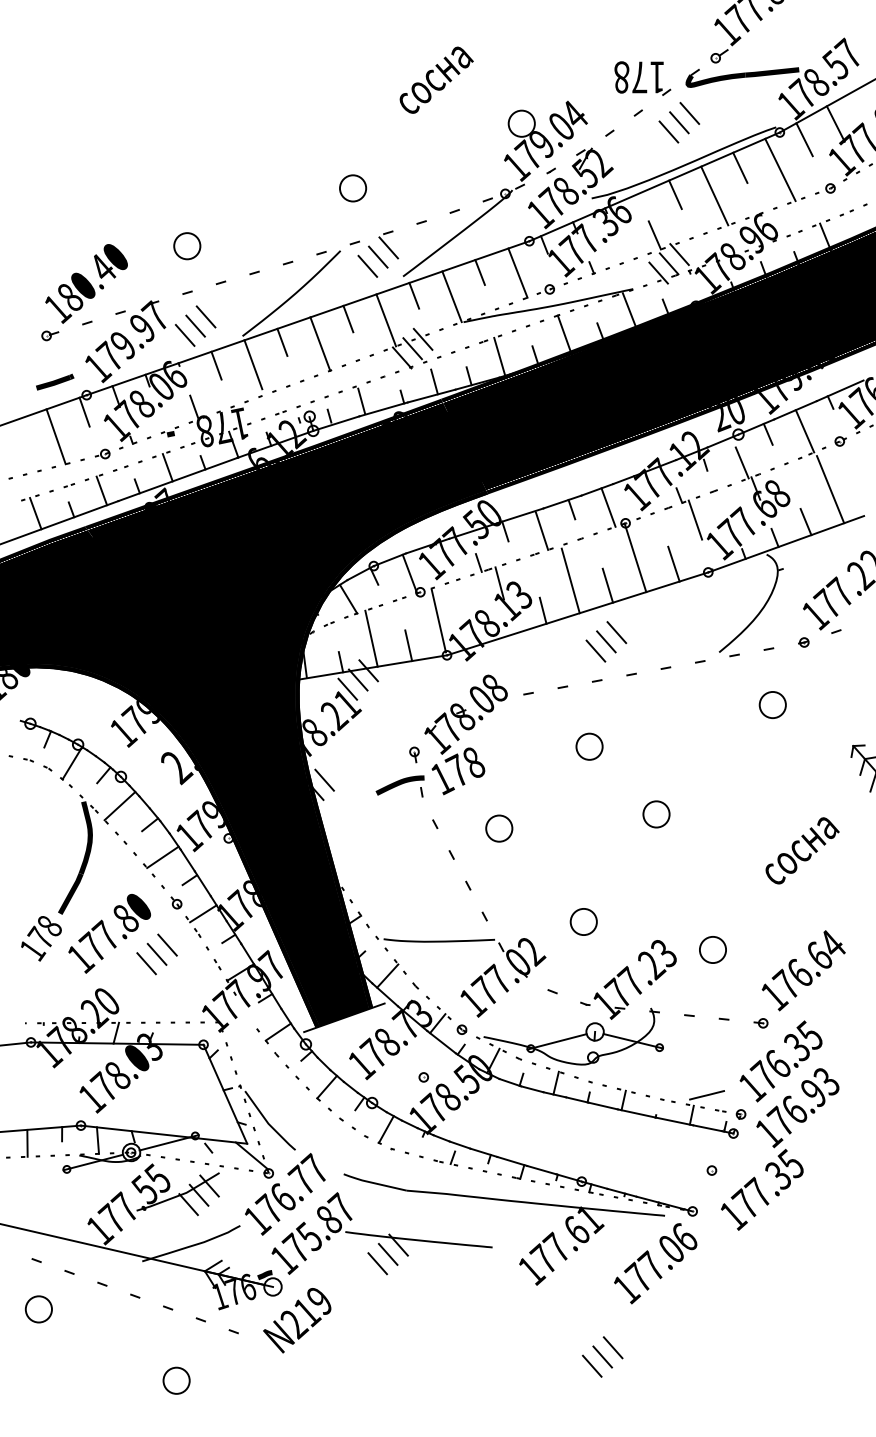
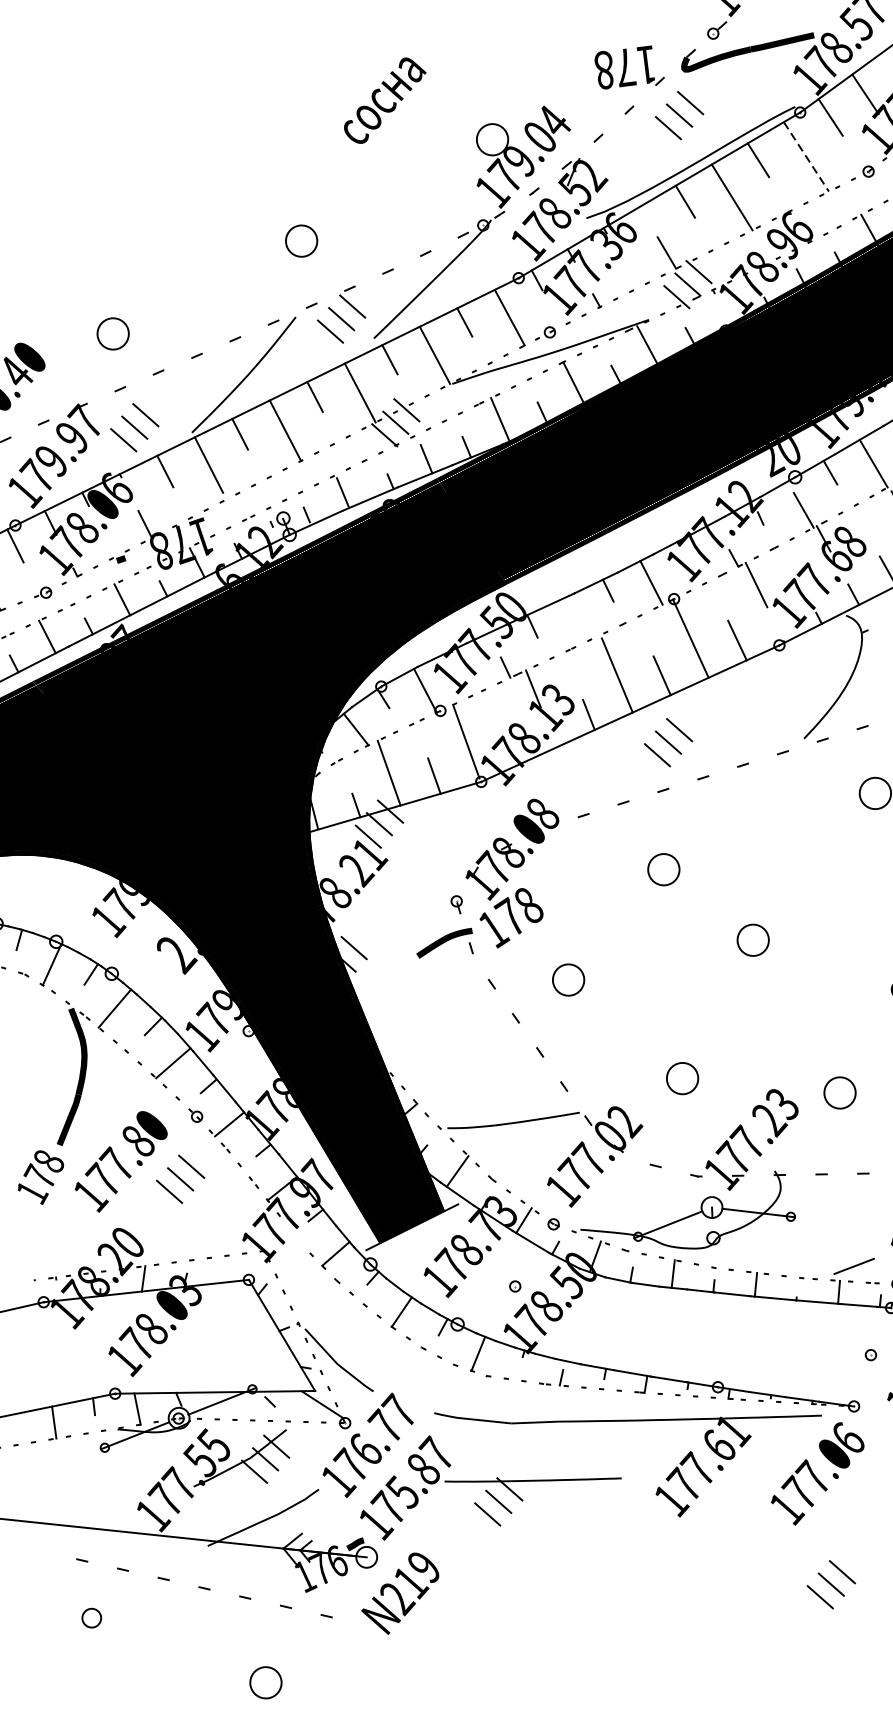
line: (780, 169) -> (806, 156), solid -> dashed
line: (542, 530) -> (576, 619), removed
part: (38, 1309) -> (91, 1618), size x0.6
part: (602, 1356) -> (831, 1584), moved

